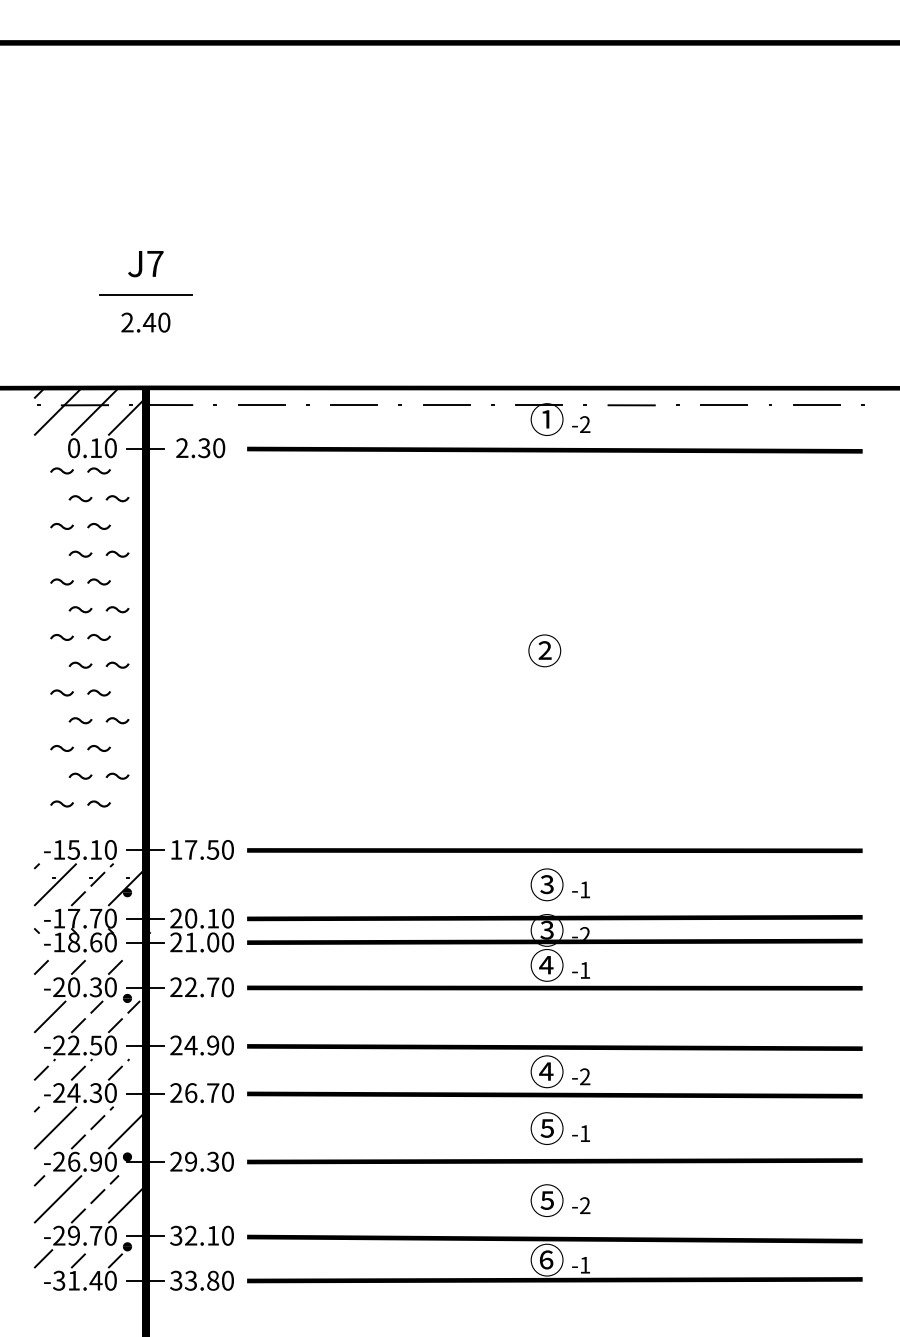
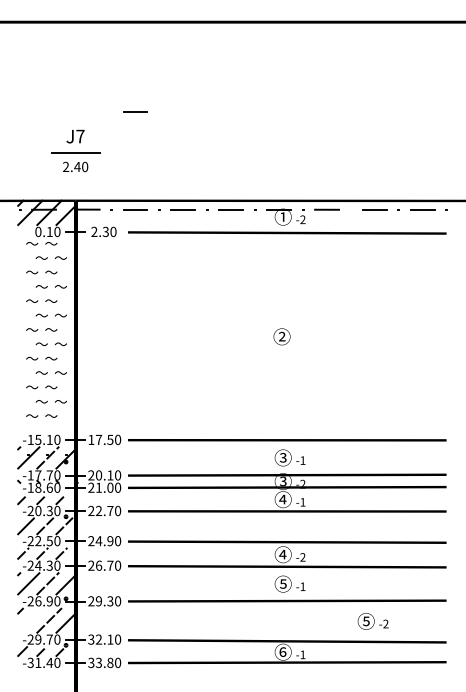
line: (261, 215) -> (135, 111), added
line: (58, 1198) -> (30, 620), removed
text: (559, 1200) -> (372, 621), moved

